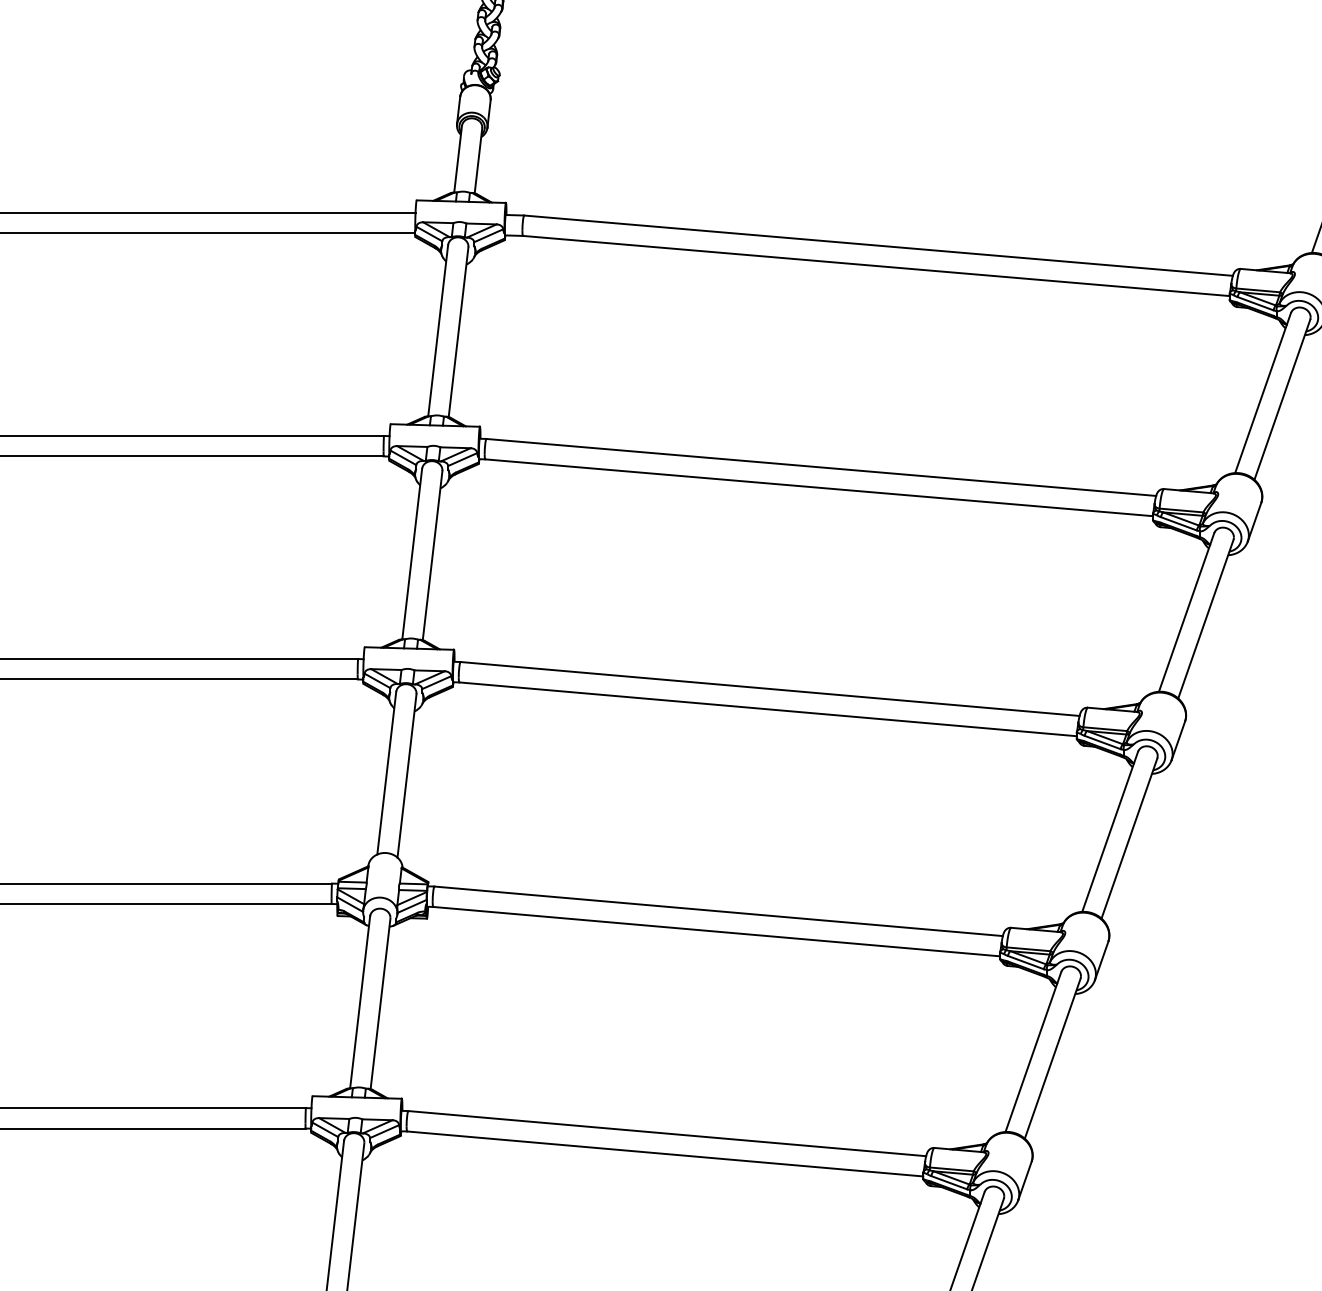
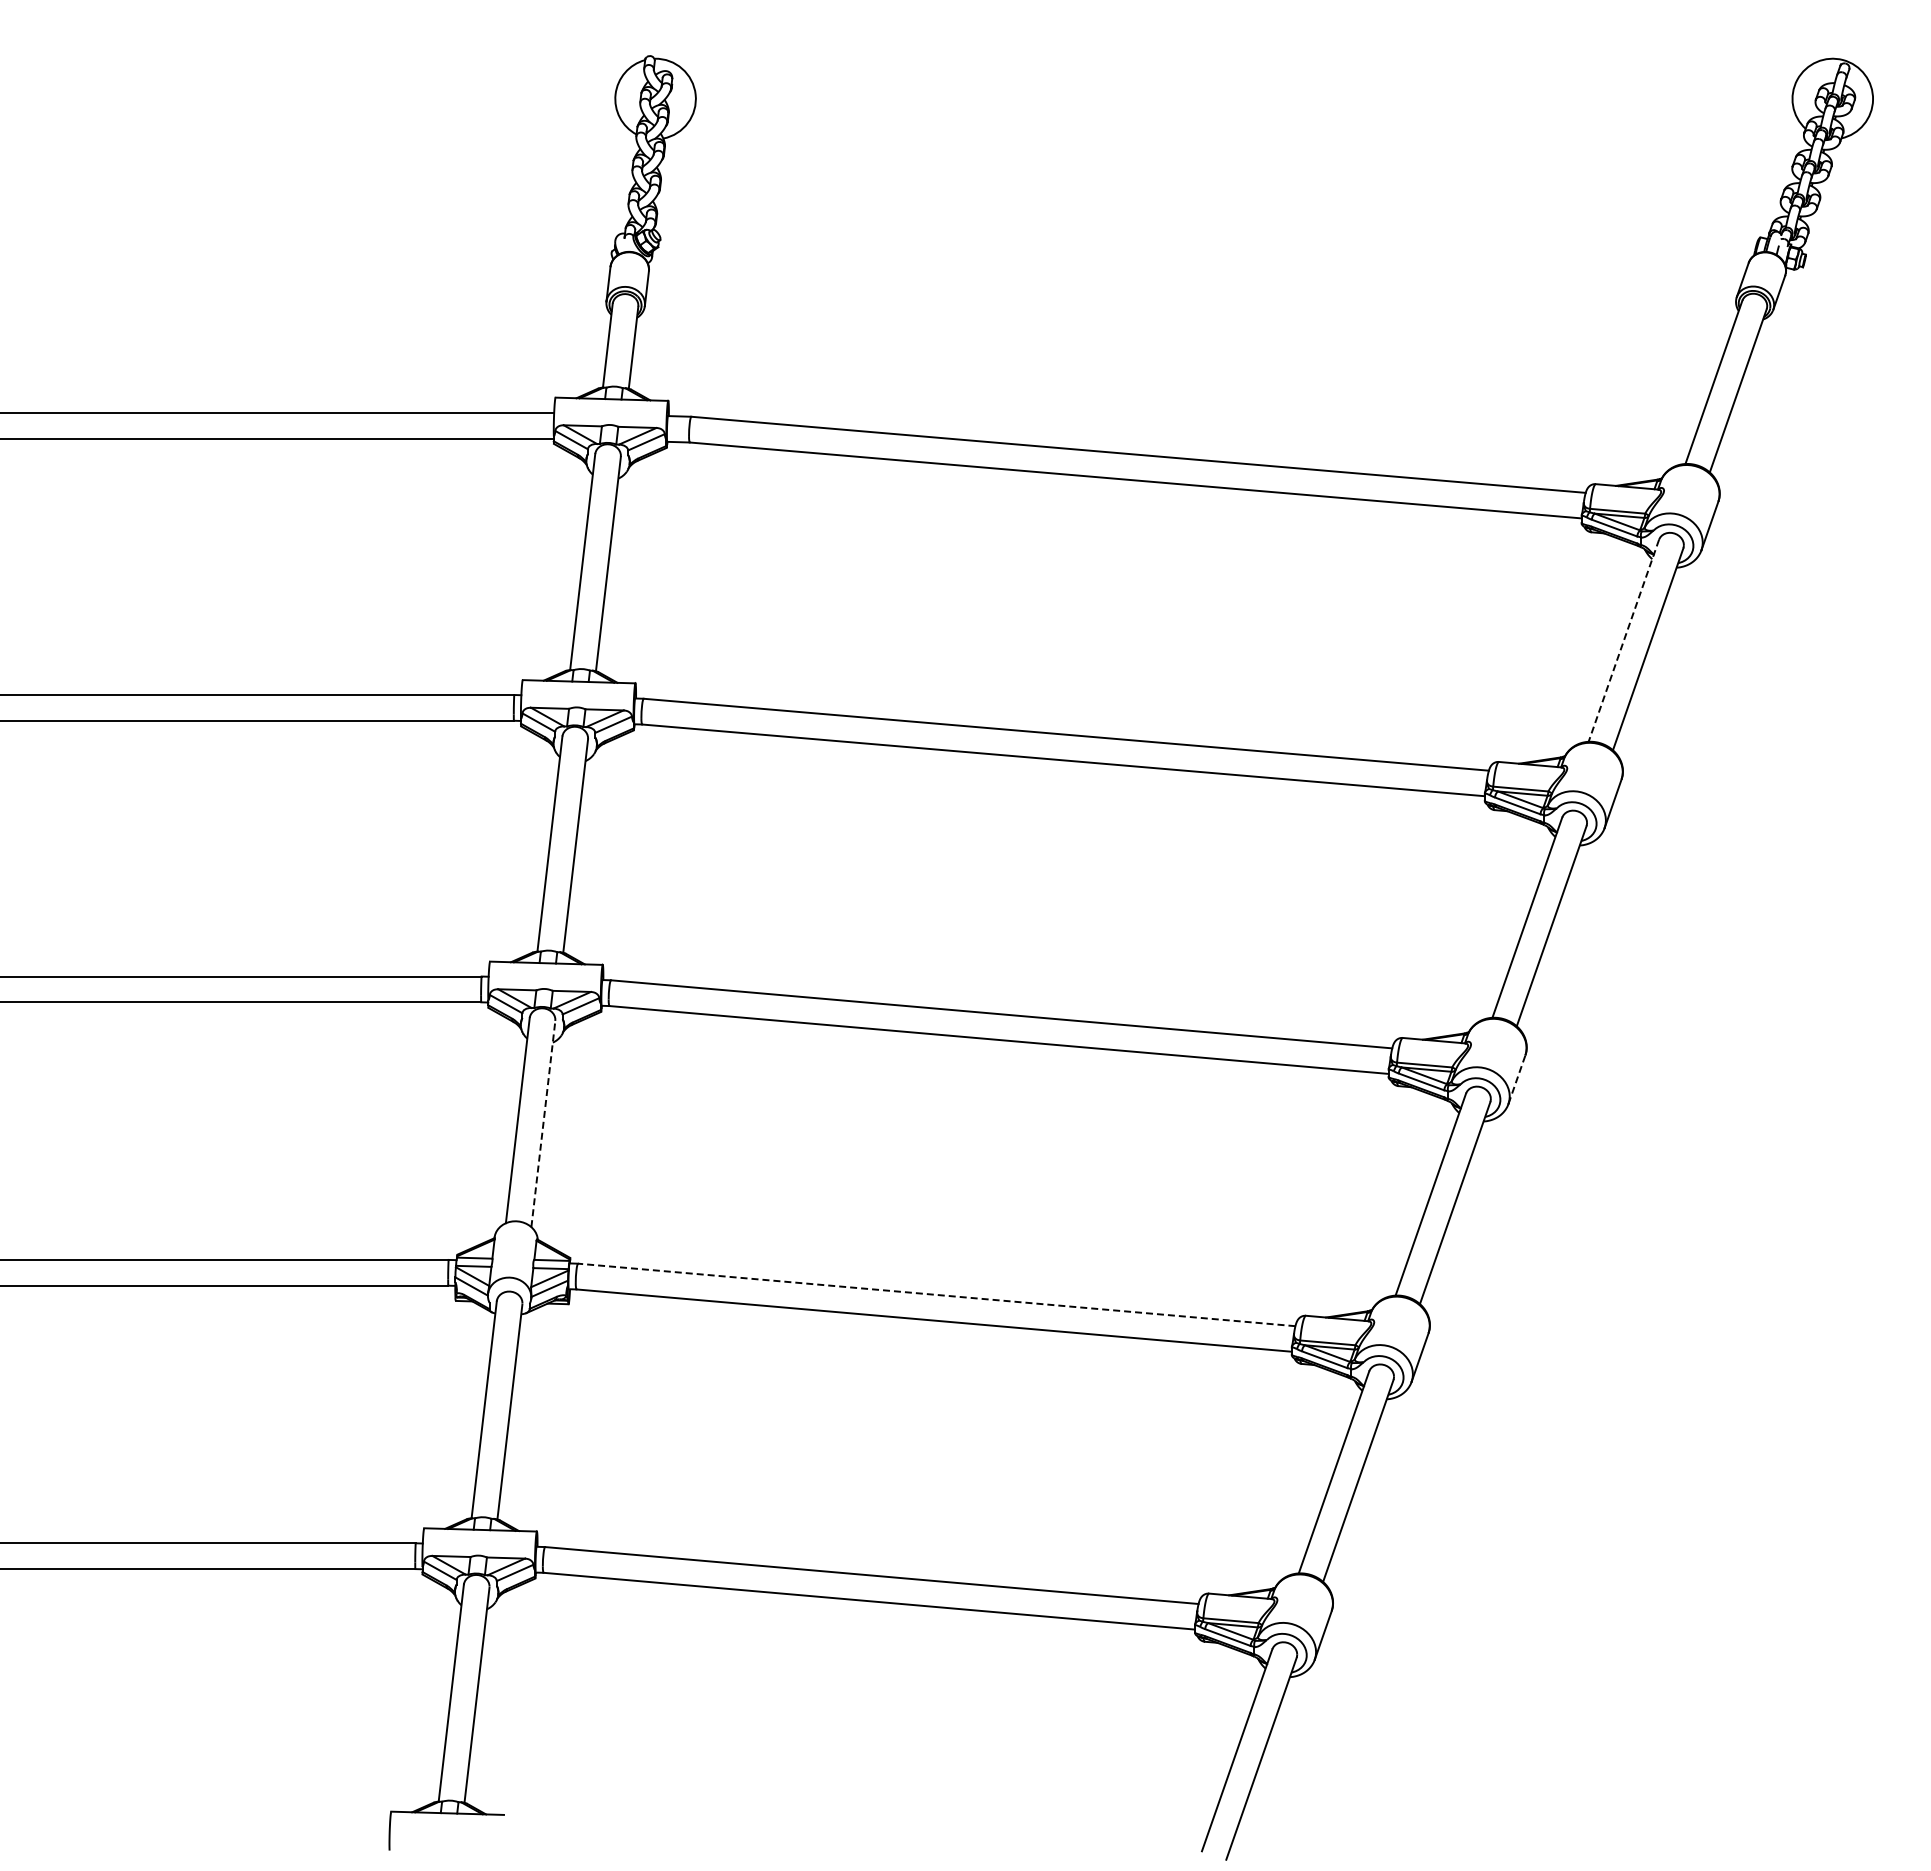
line: (1262, 392) -> (1623, 640), solid -> dashed
line: (1178, 740) -> (1516, 1079), solid -> dashed
line: (407, 776) -> (543, 1124), solid -> dashed
line: (718, 910) -> (936, 1294), solid -> dashed

